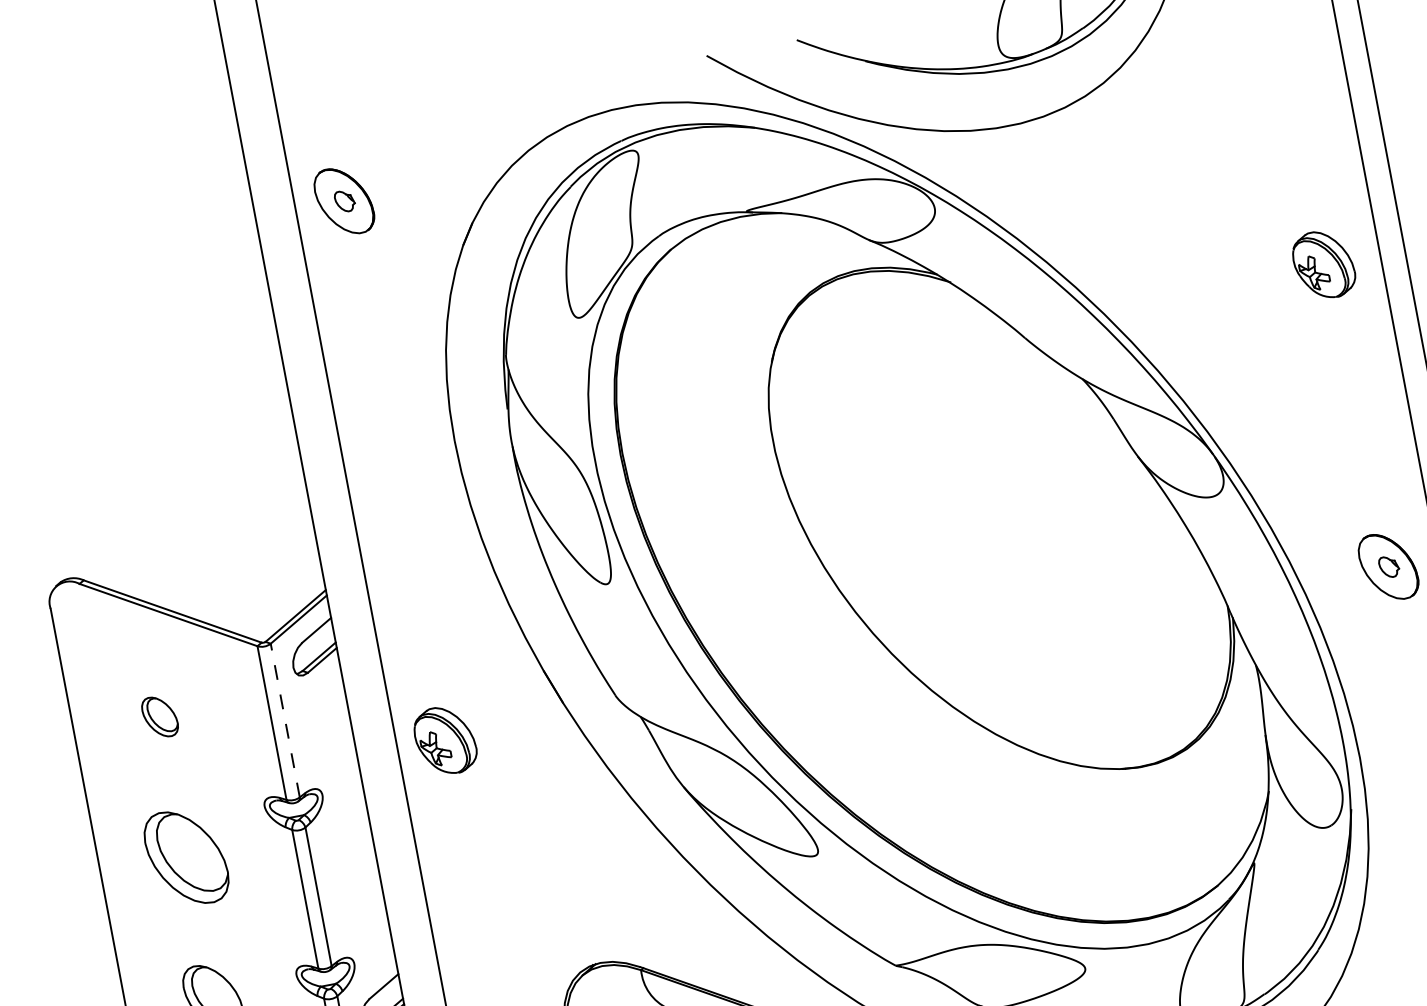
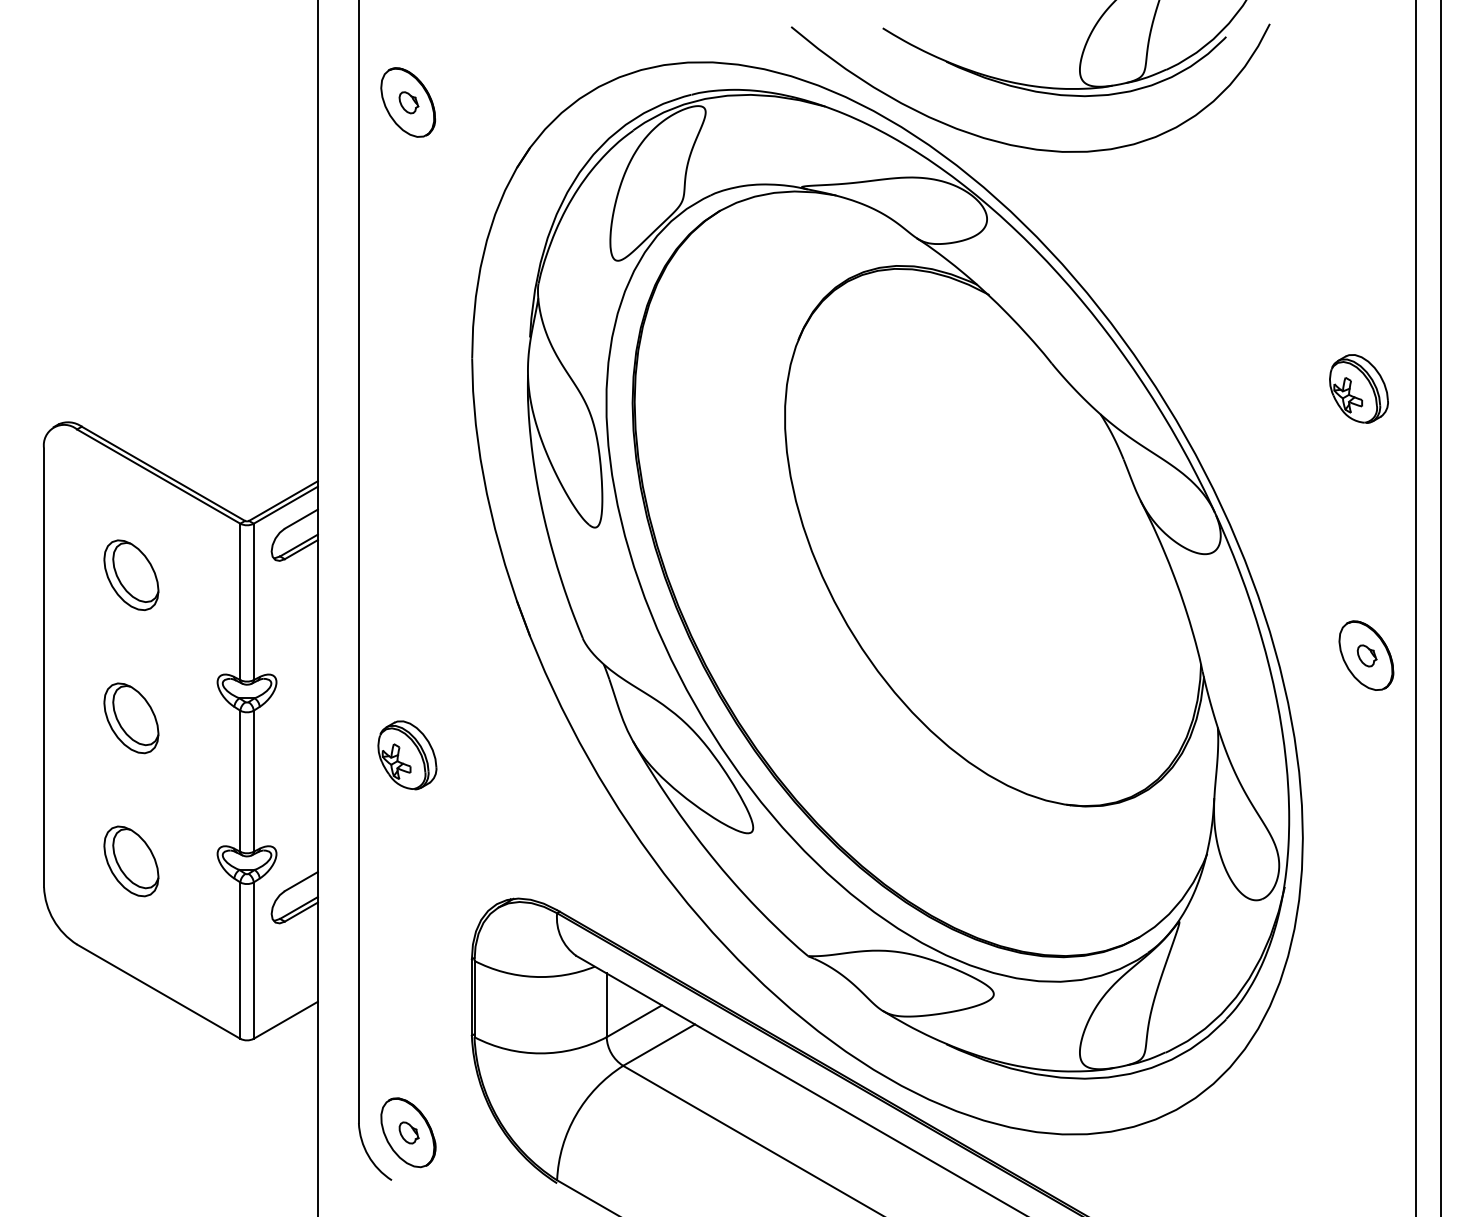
part: (1323, 264) -> (1358, 388), moved
part: (160, 716) -> (131, 574), size x1.67
line: (284, 720) -> (253, 601), dashed -> solid
part: (445, 740) -> (407, 755), moved
part: (186, 857) -> (131, 718), size x0.71

